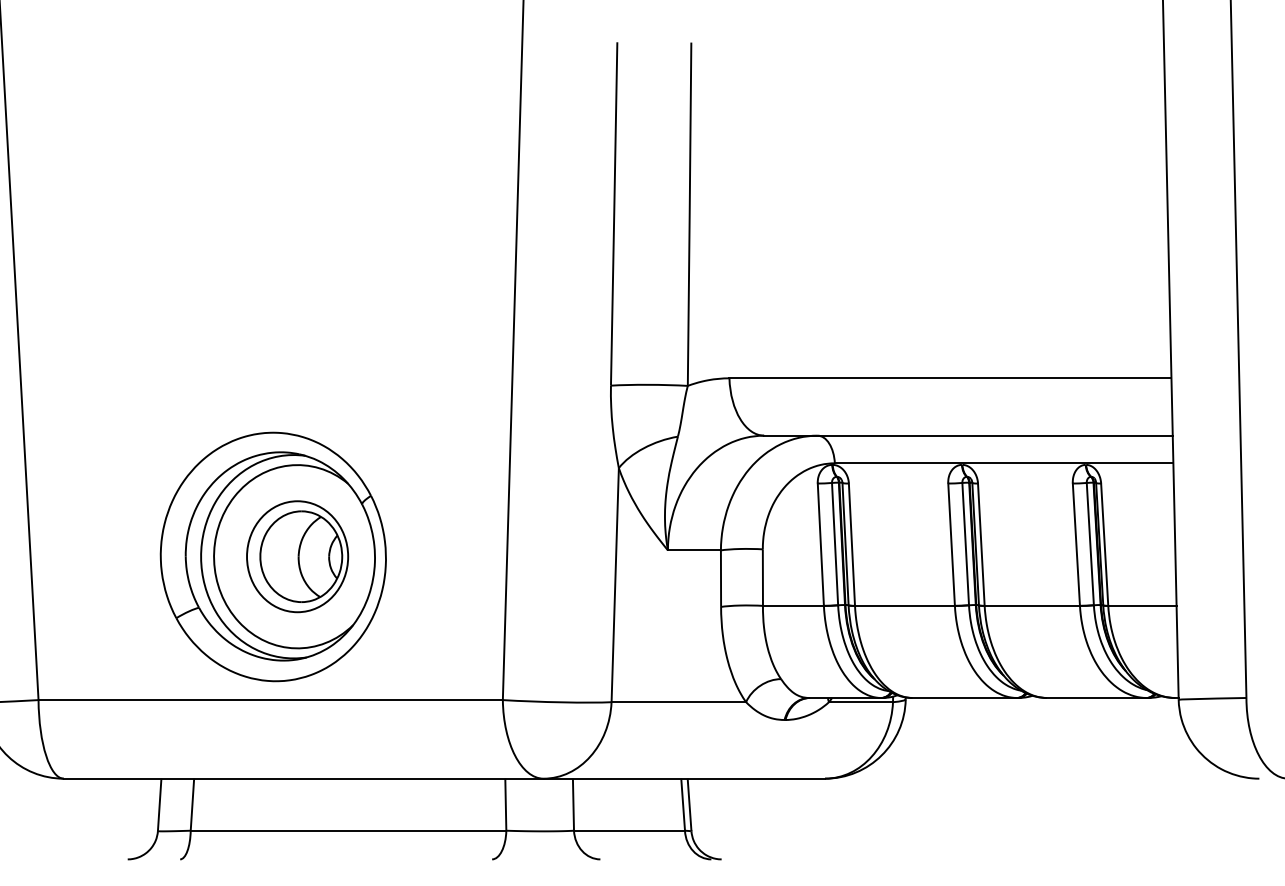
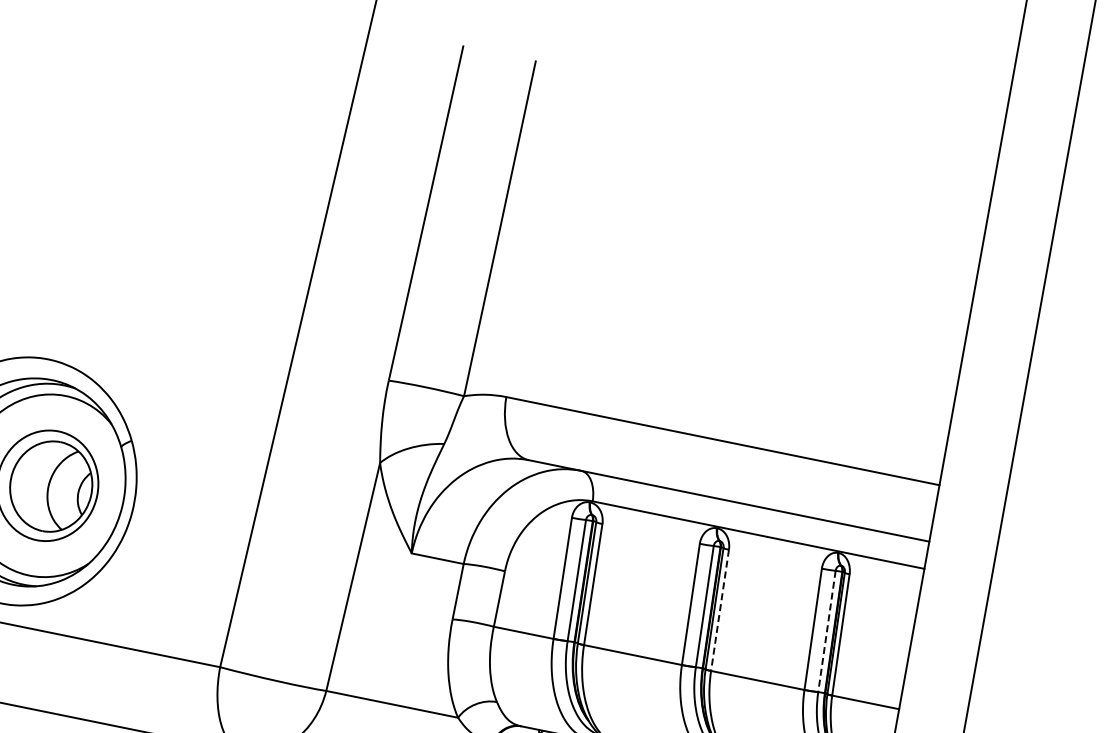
line: (1090, 544) -> (827, 631), solid -> dashed
line: (981, 545) -> (720, 611), solid -> dashed

